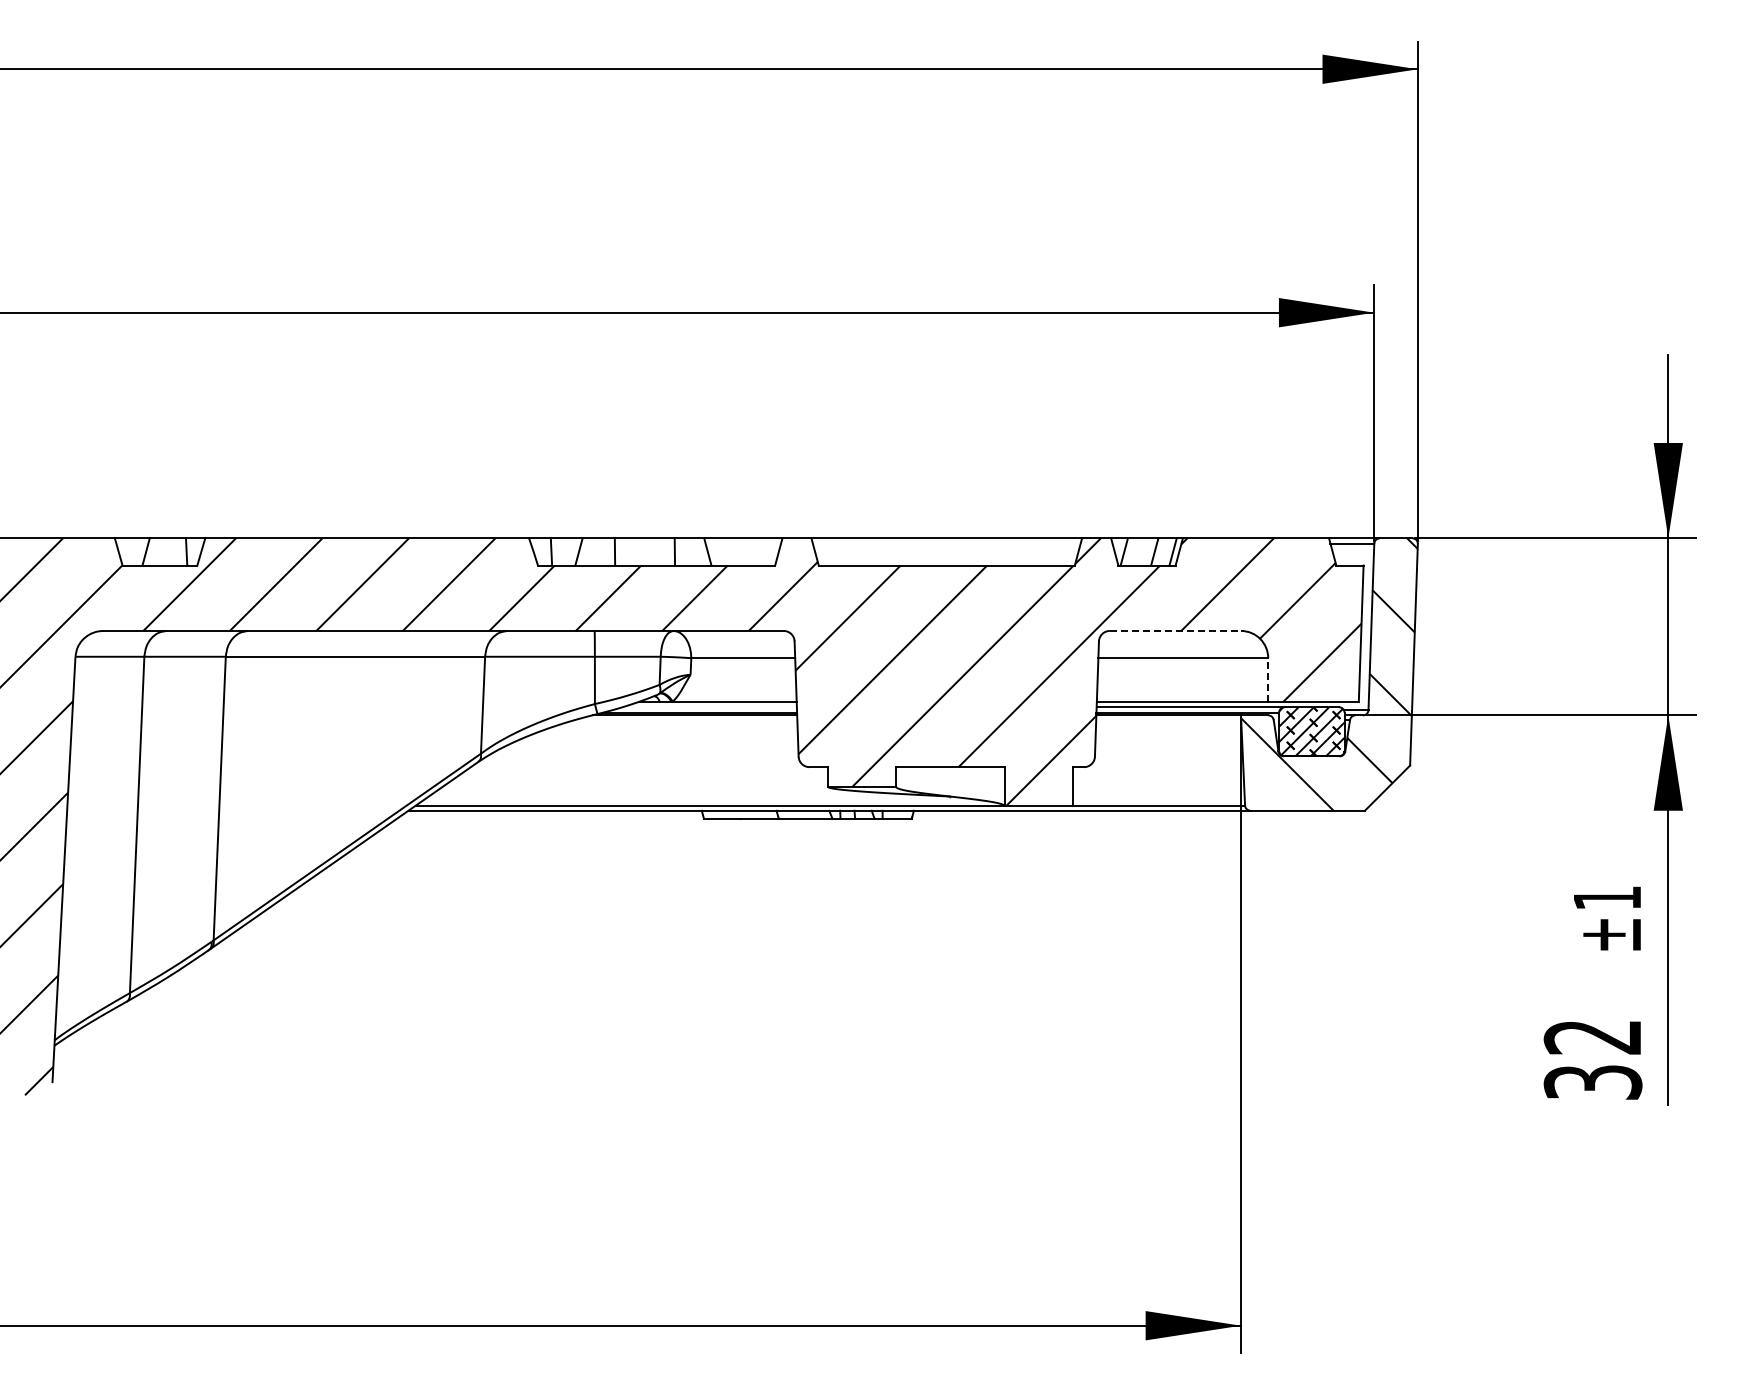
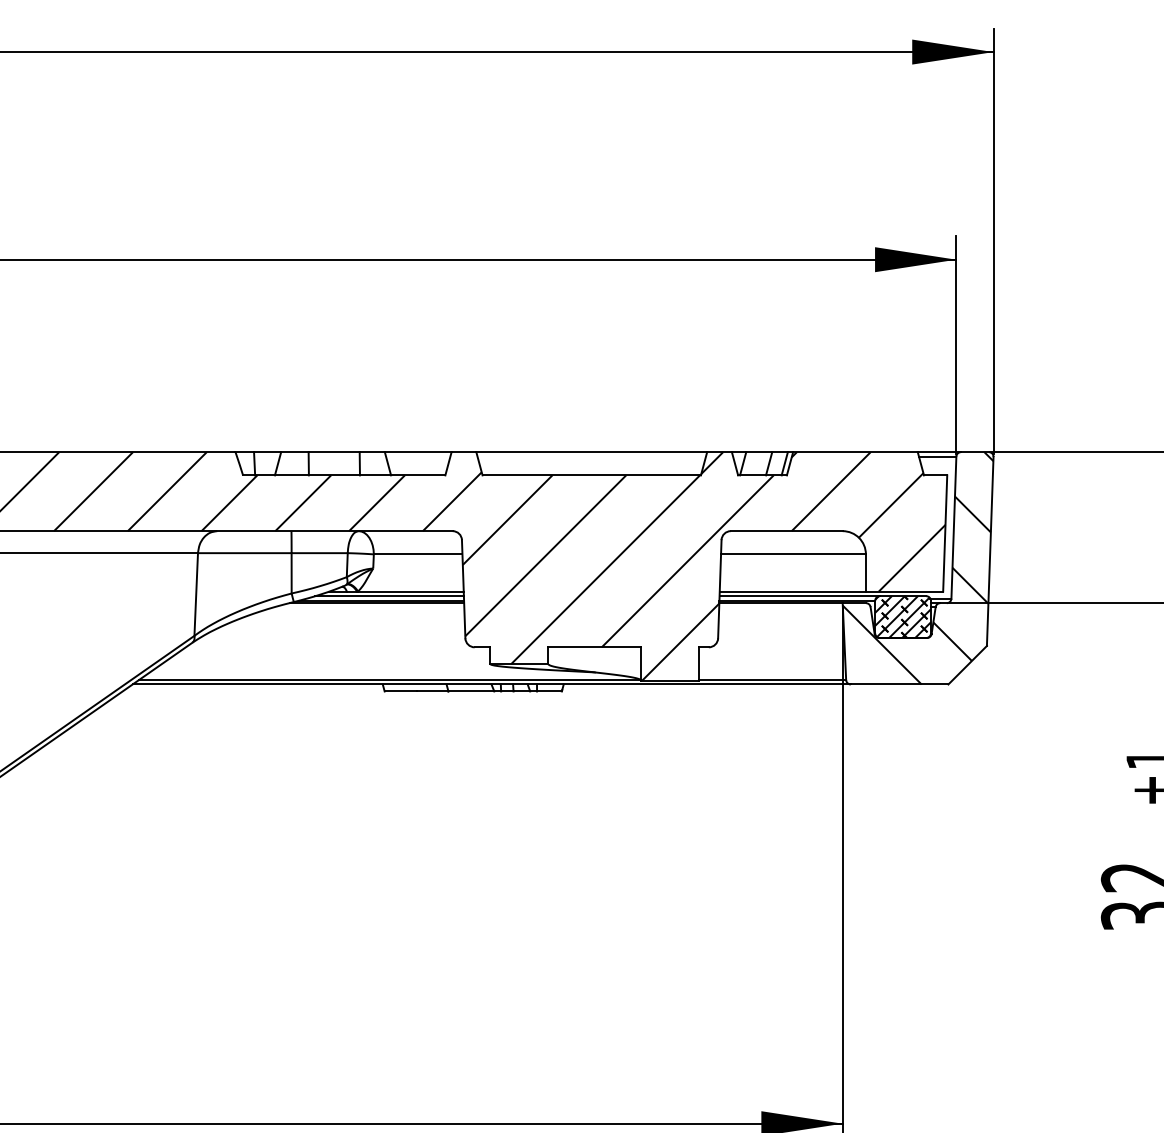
line: (1175, 630) -> (786, 530), dashed -> solid
line: (1268, 679) -> (866, 572), dashed -> solid
line: (709, 707) -> (389, 596), added

